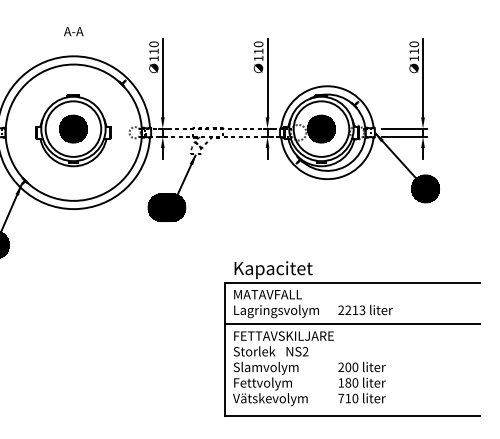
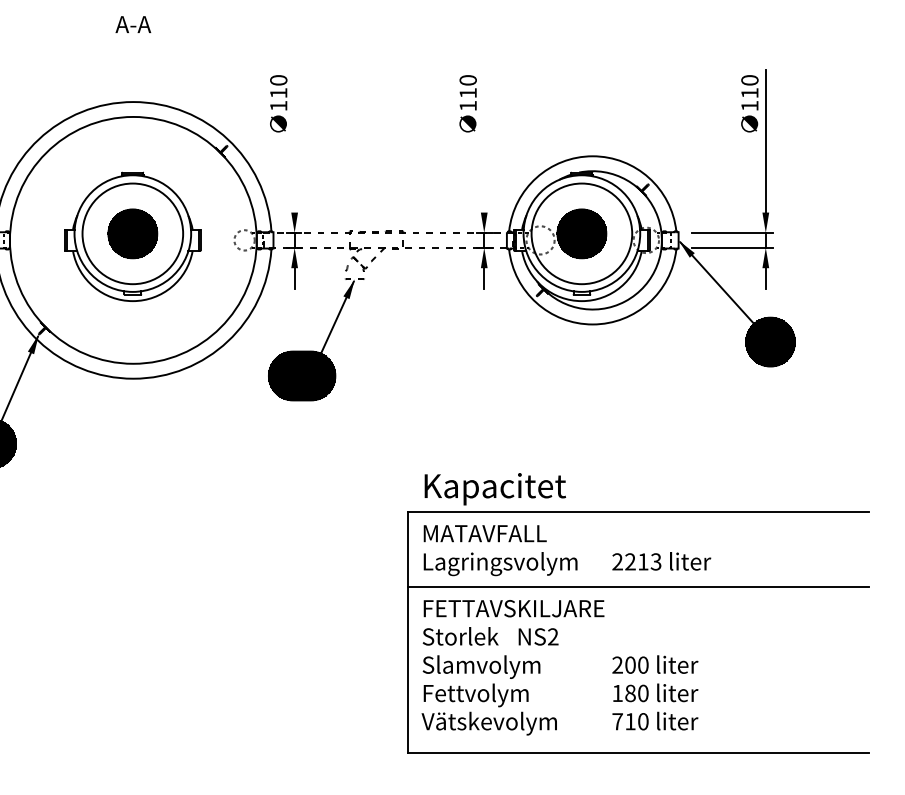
text: (73, 31) -> (132, 24), moved
line: (162, 77) -> (294, 140), removed
line: (267, 77) -> (484, 140), removed

